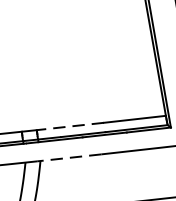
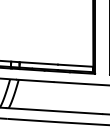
line: (69, 126) -> (38, 63), dashed -> solid
line: (67, 157) -> (34, 80), dashed -> solid

